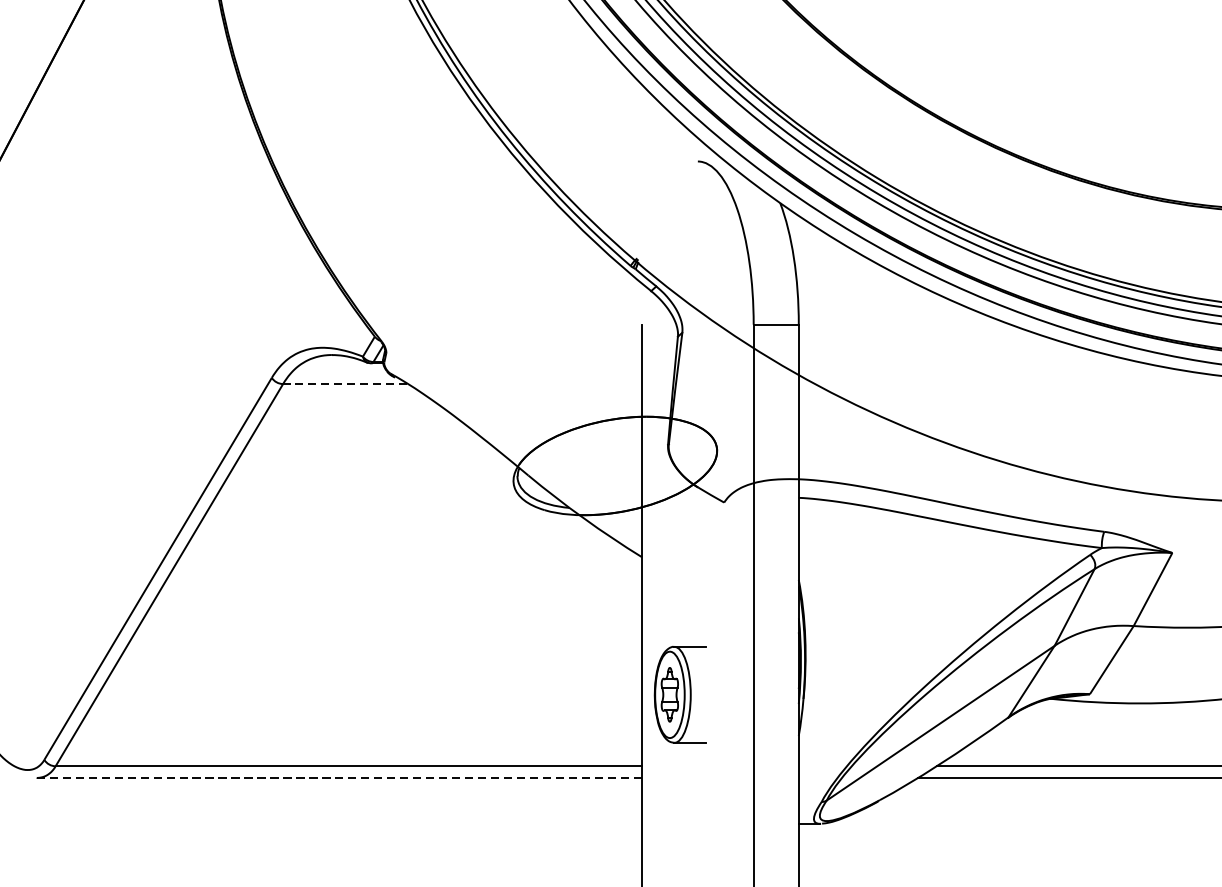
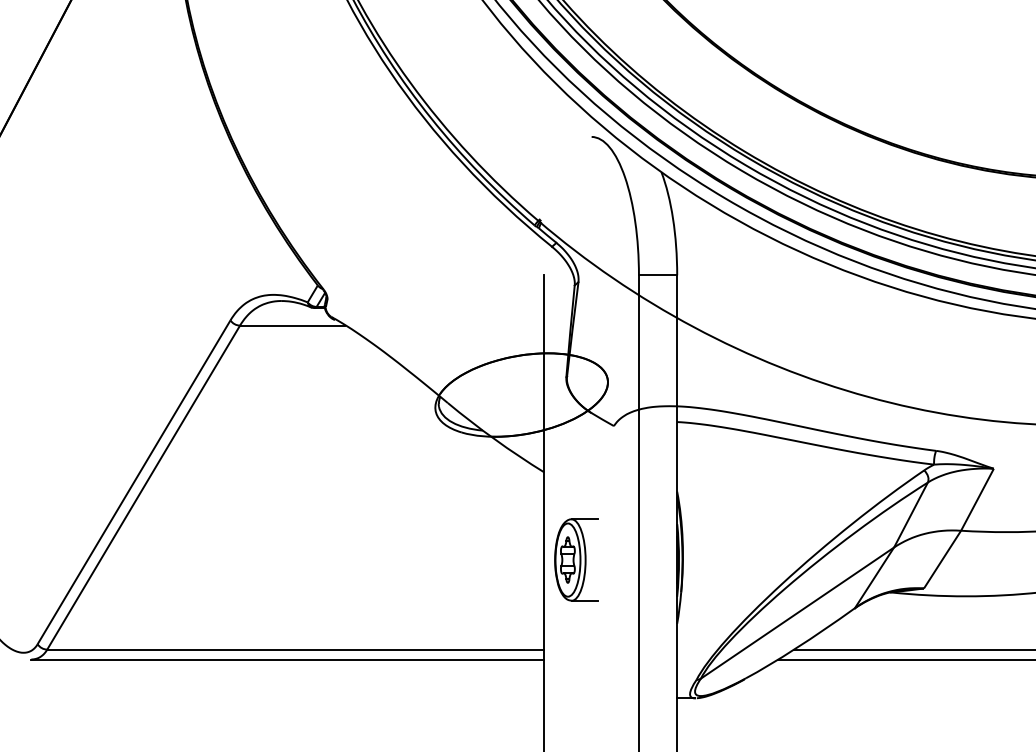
line: (344, 383) -> (292, 325), dashed -> solid
part: (680, 694) -> (576, 559), moved
line: (339, 777) -> (287, 659), dashed -> solid

